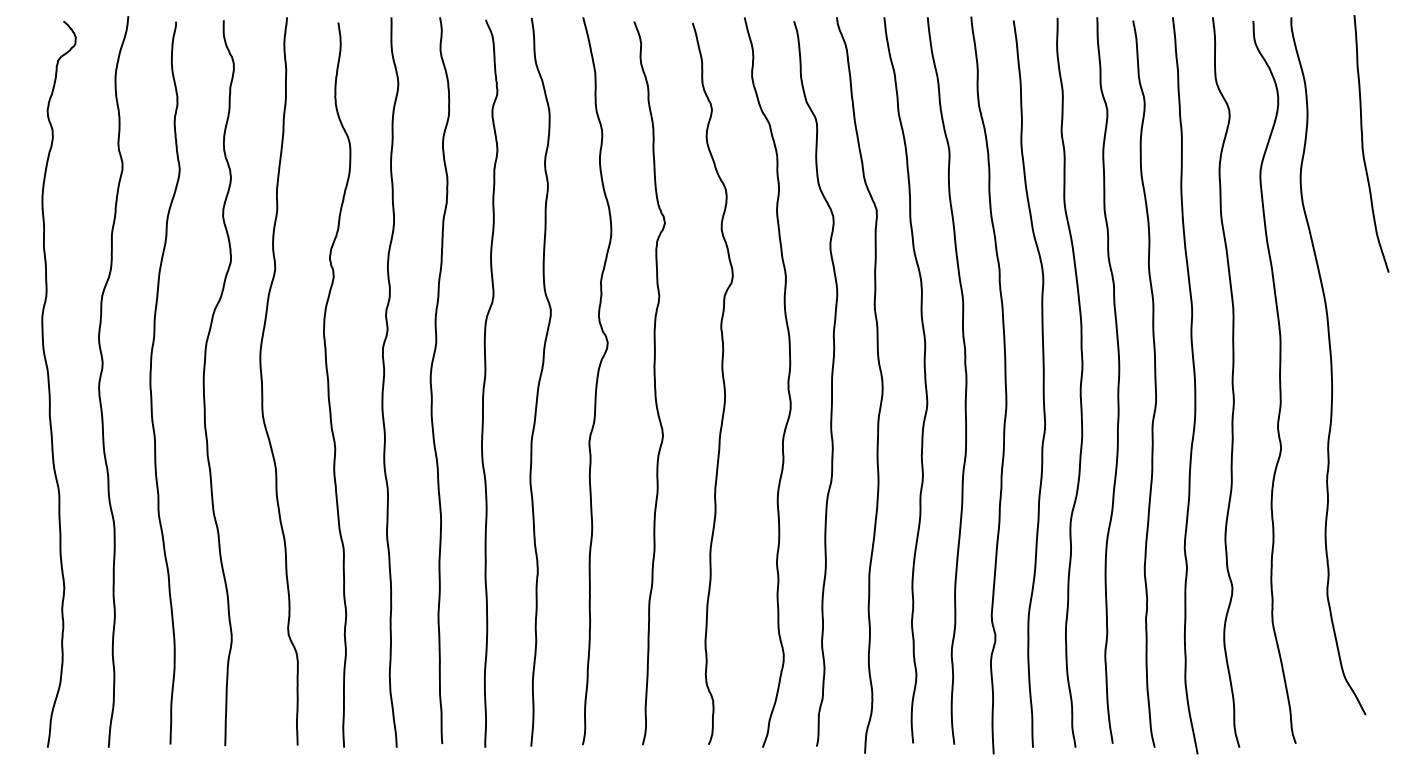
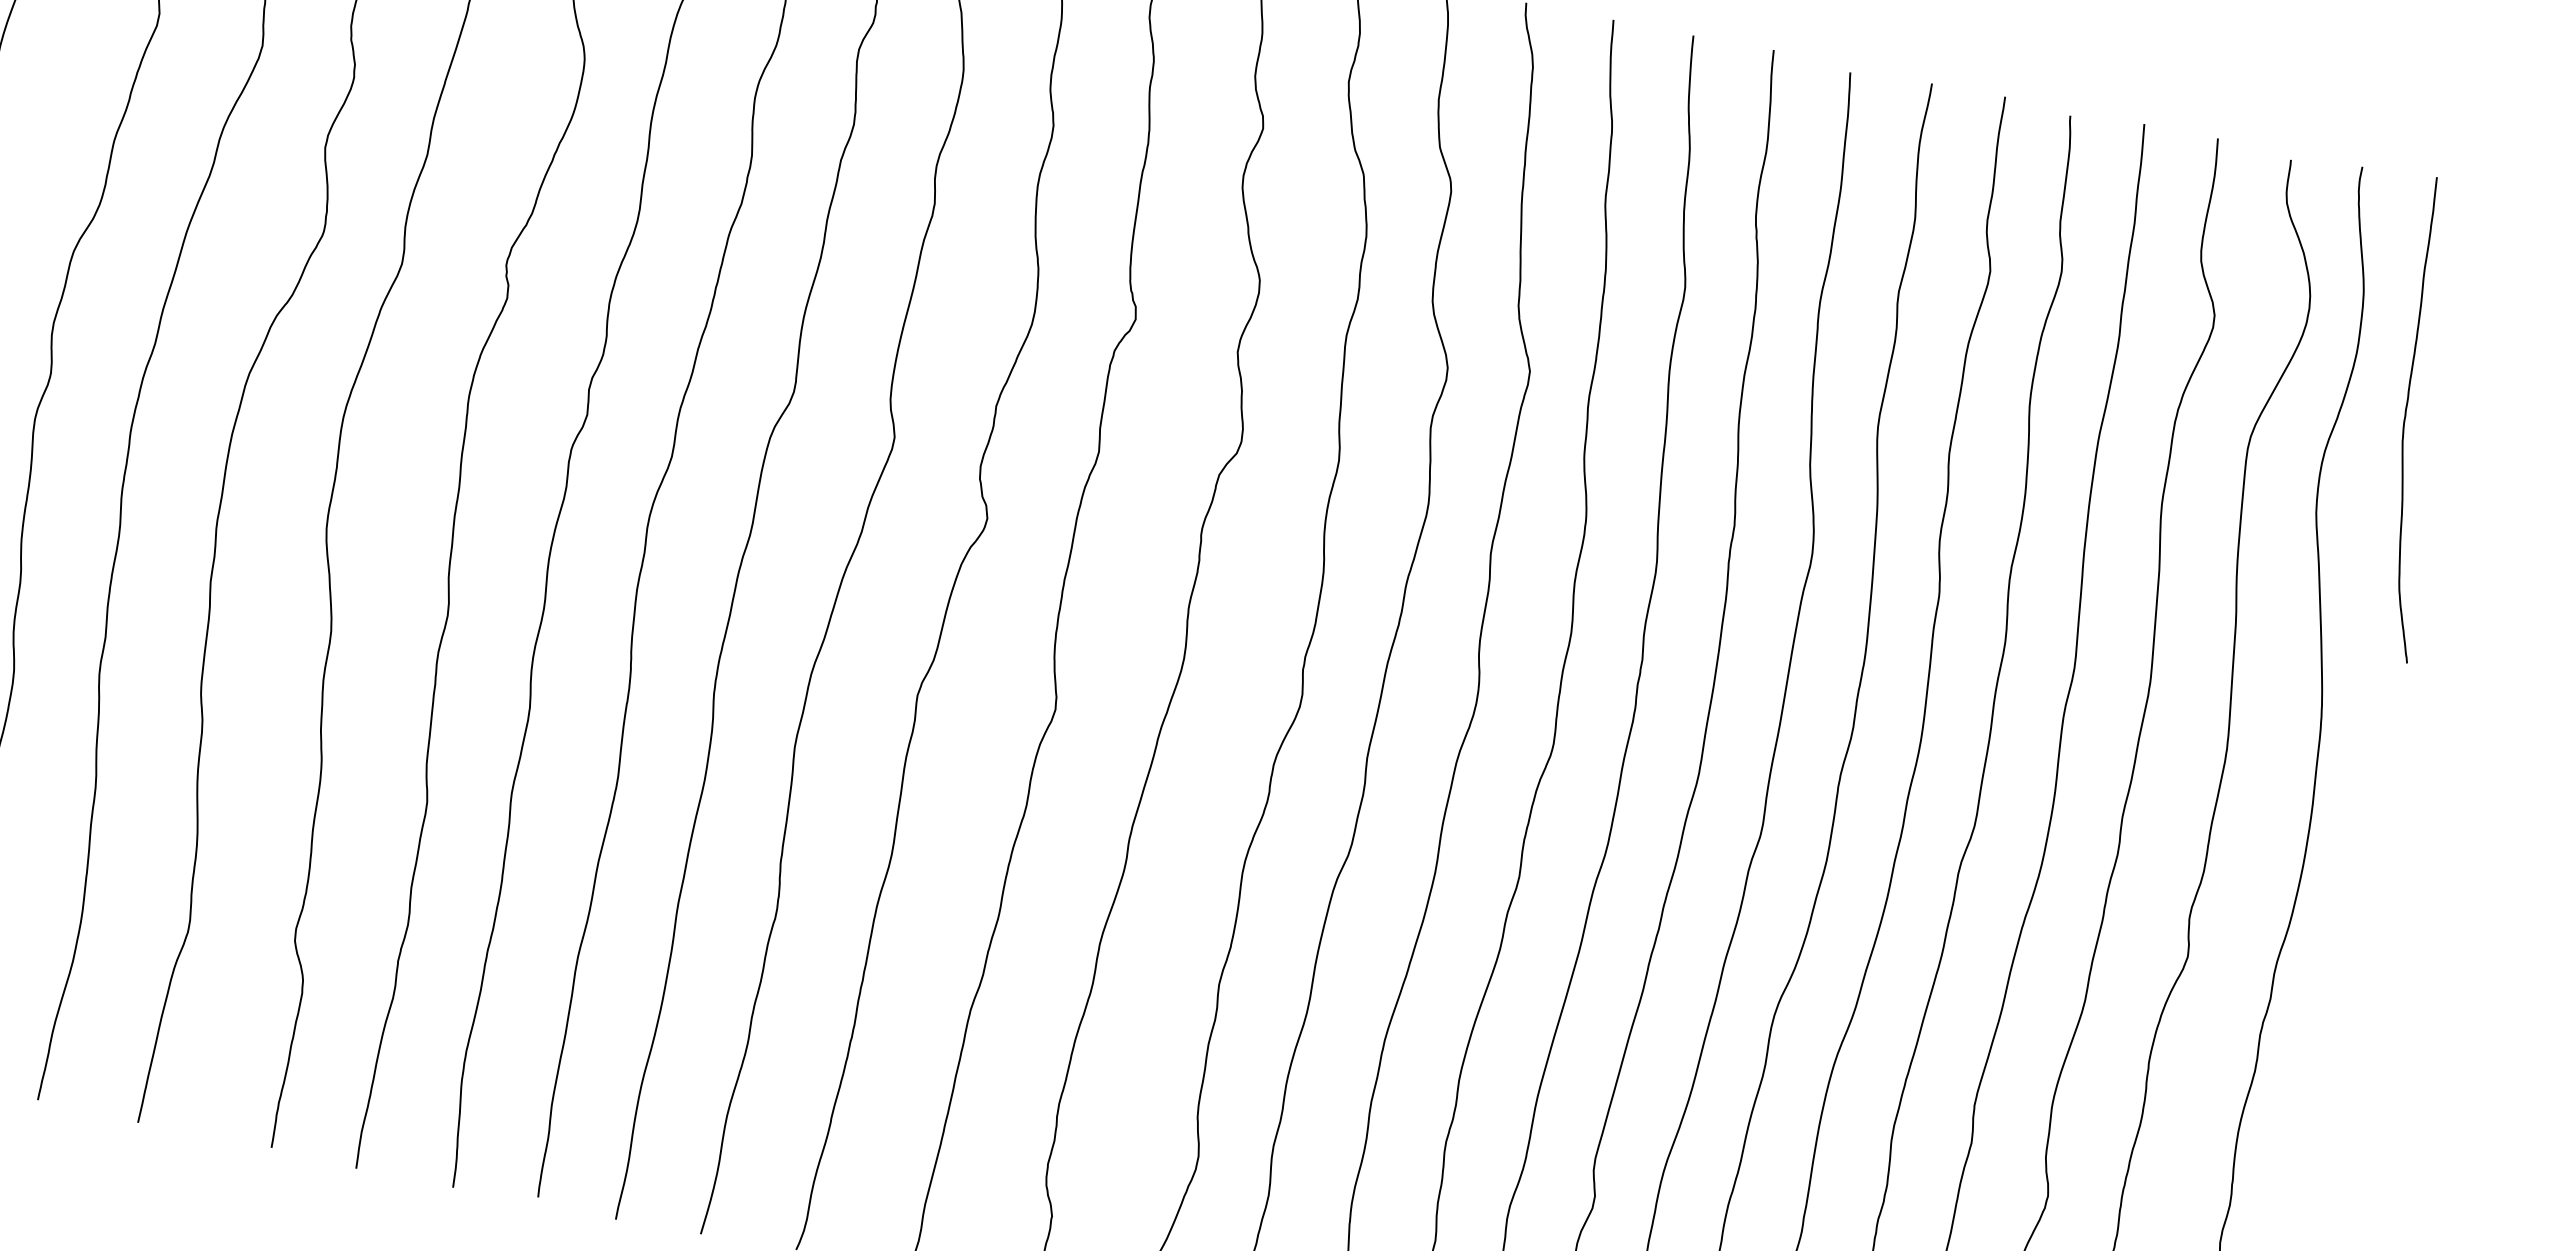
curve: (1363, 143) -> (2407, 416), moved

